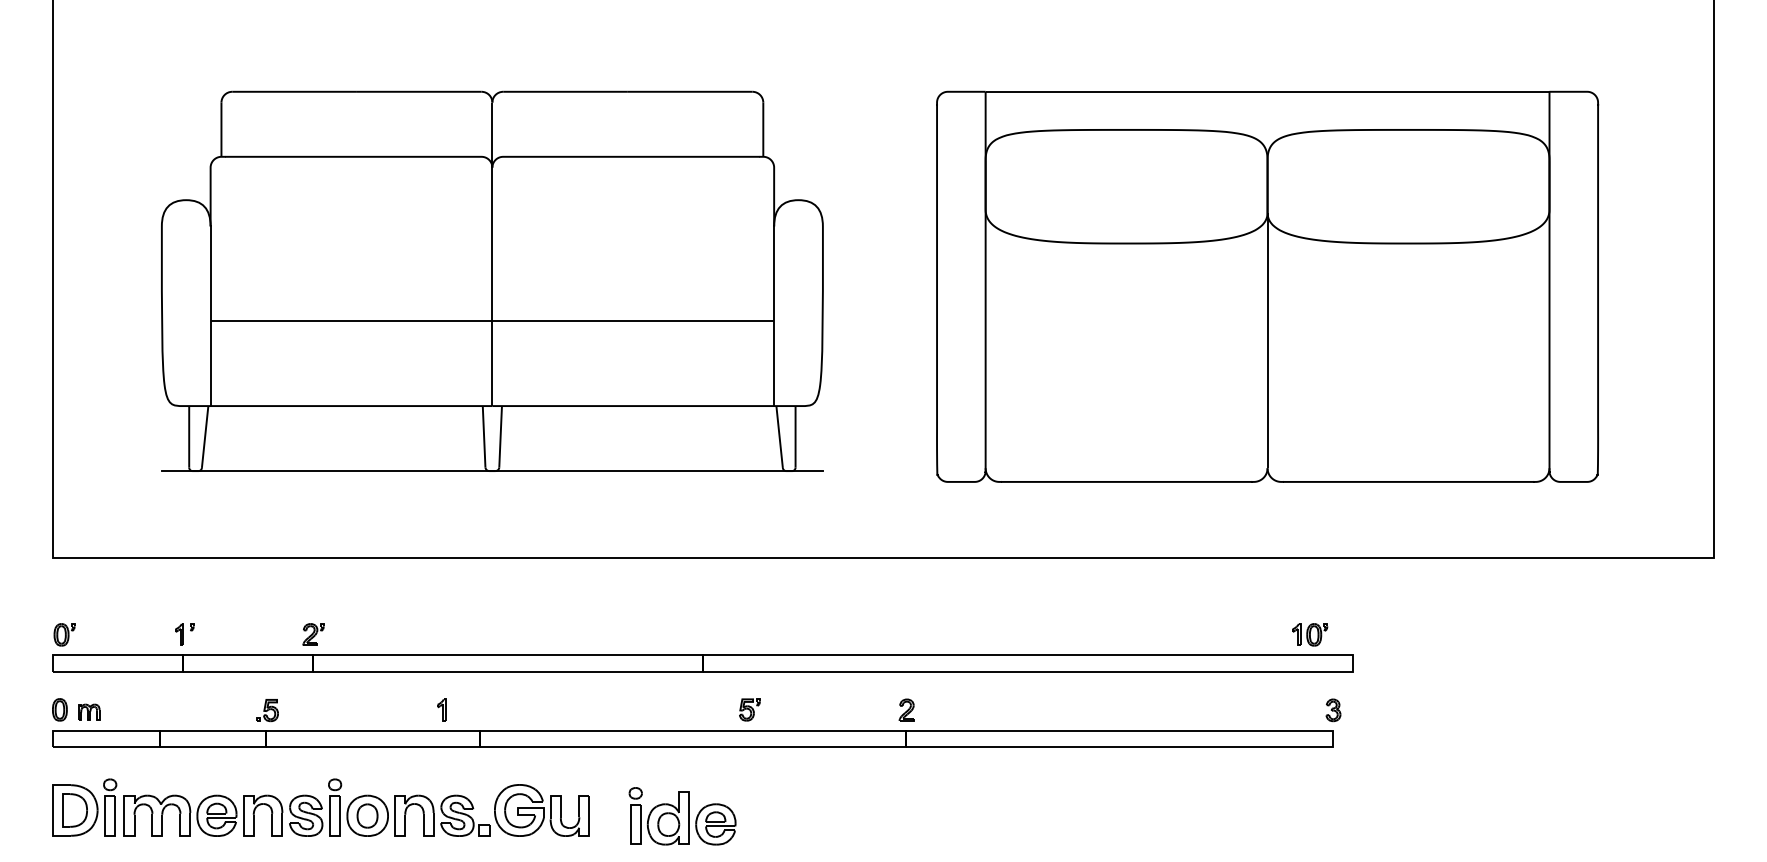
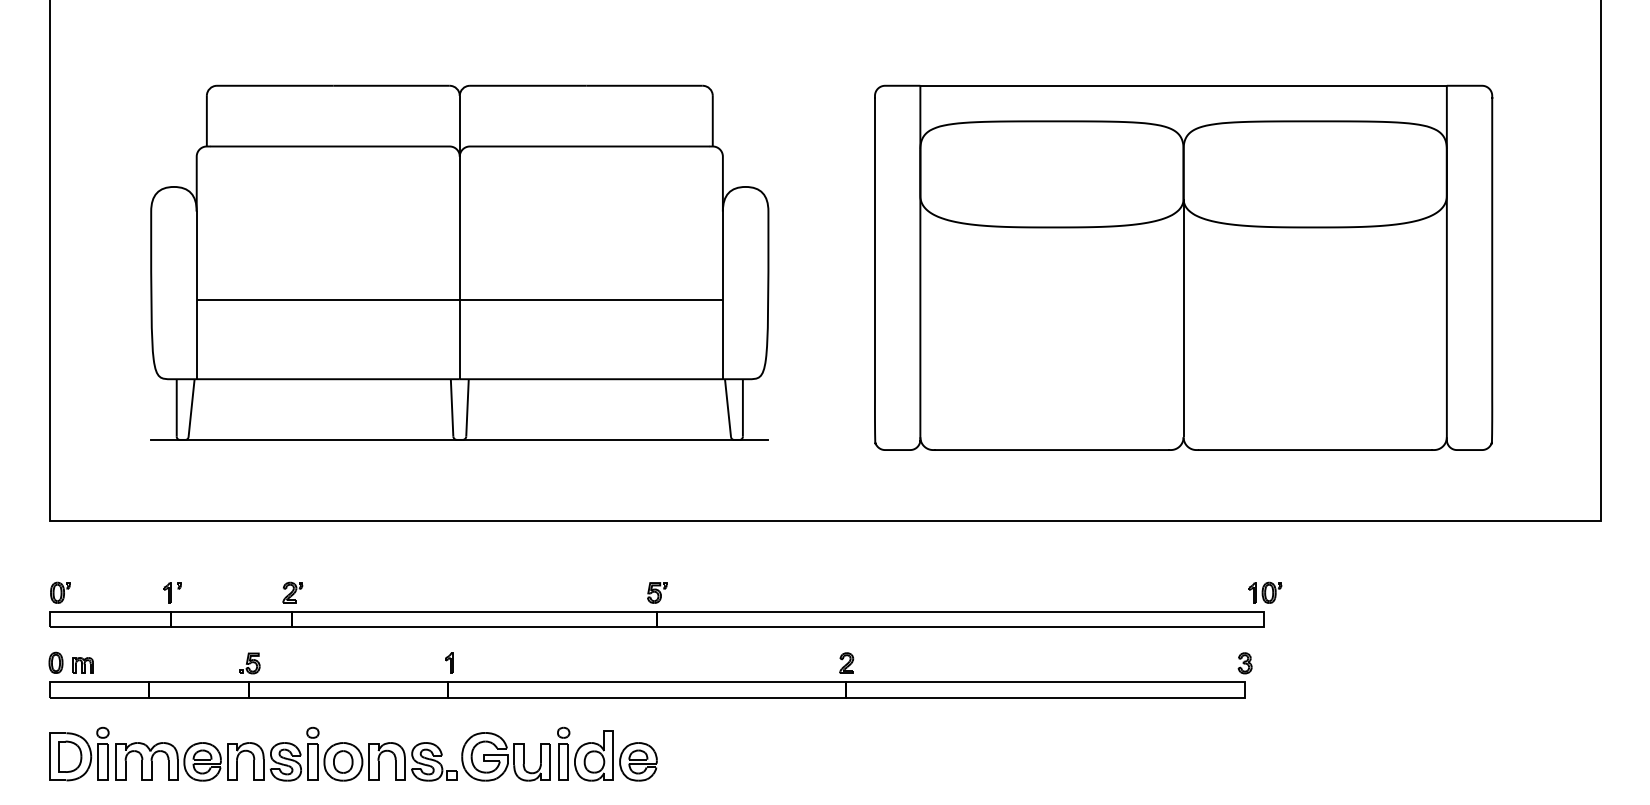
part: (1310, 634) -> (1265, 592), moved
part: (441, 709) -> (449, 662), moved
part: (750, 709) -> (657, 592), moved
part: (682, 815) -> (607, 753), moved

